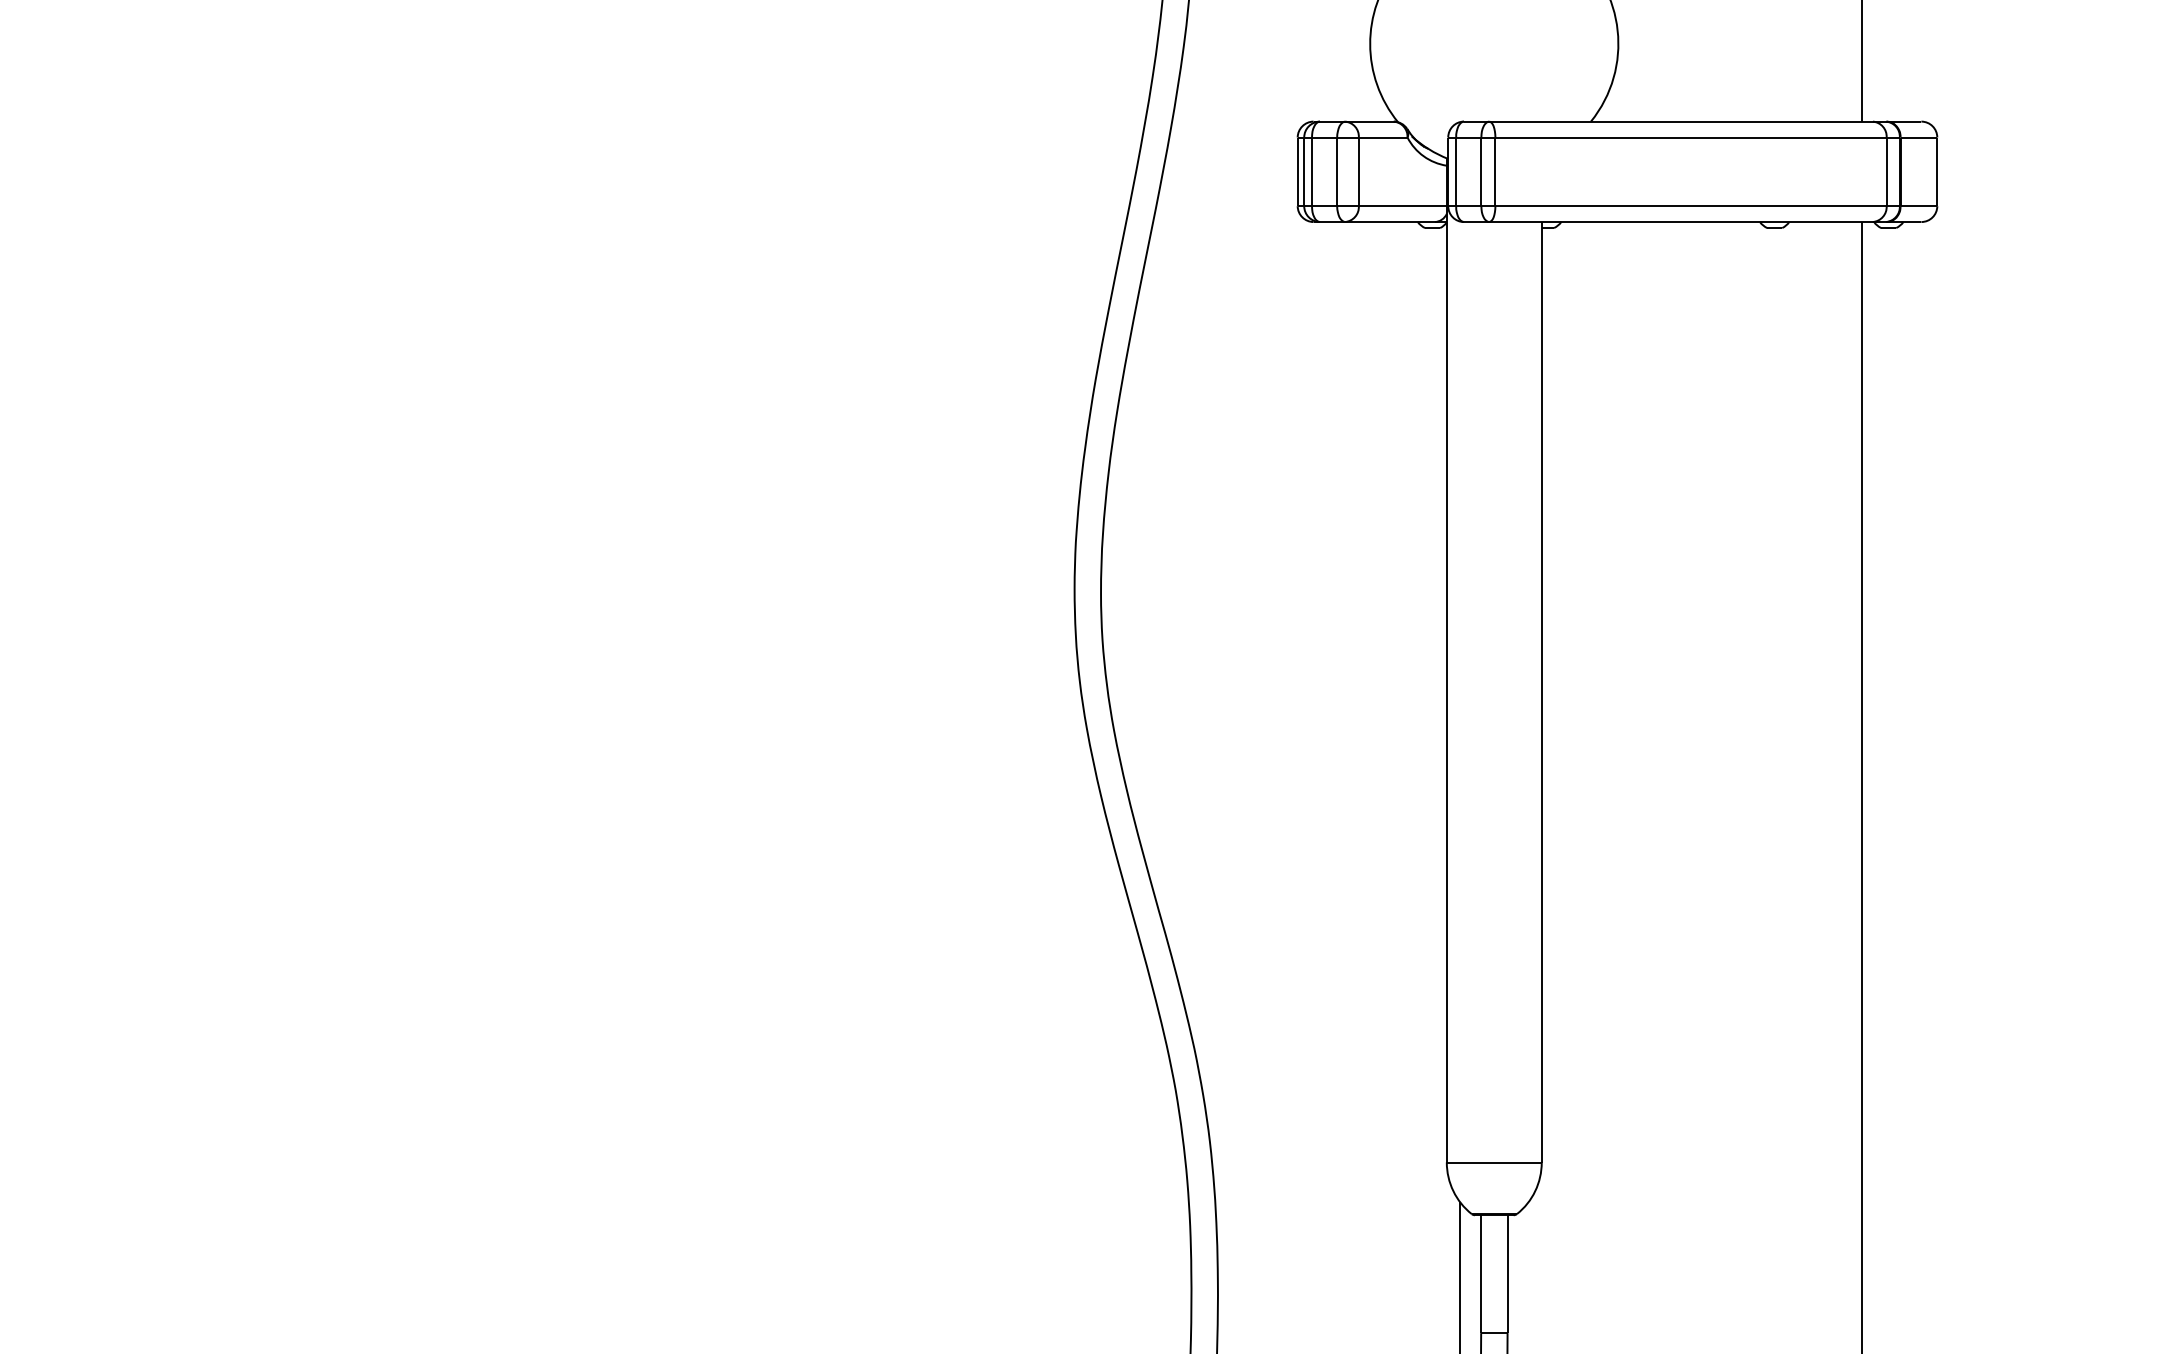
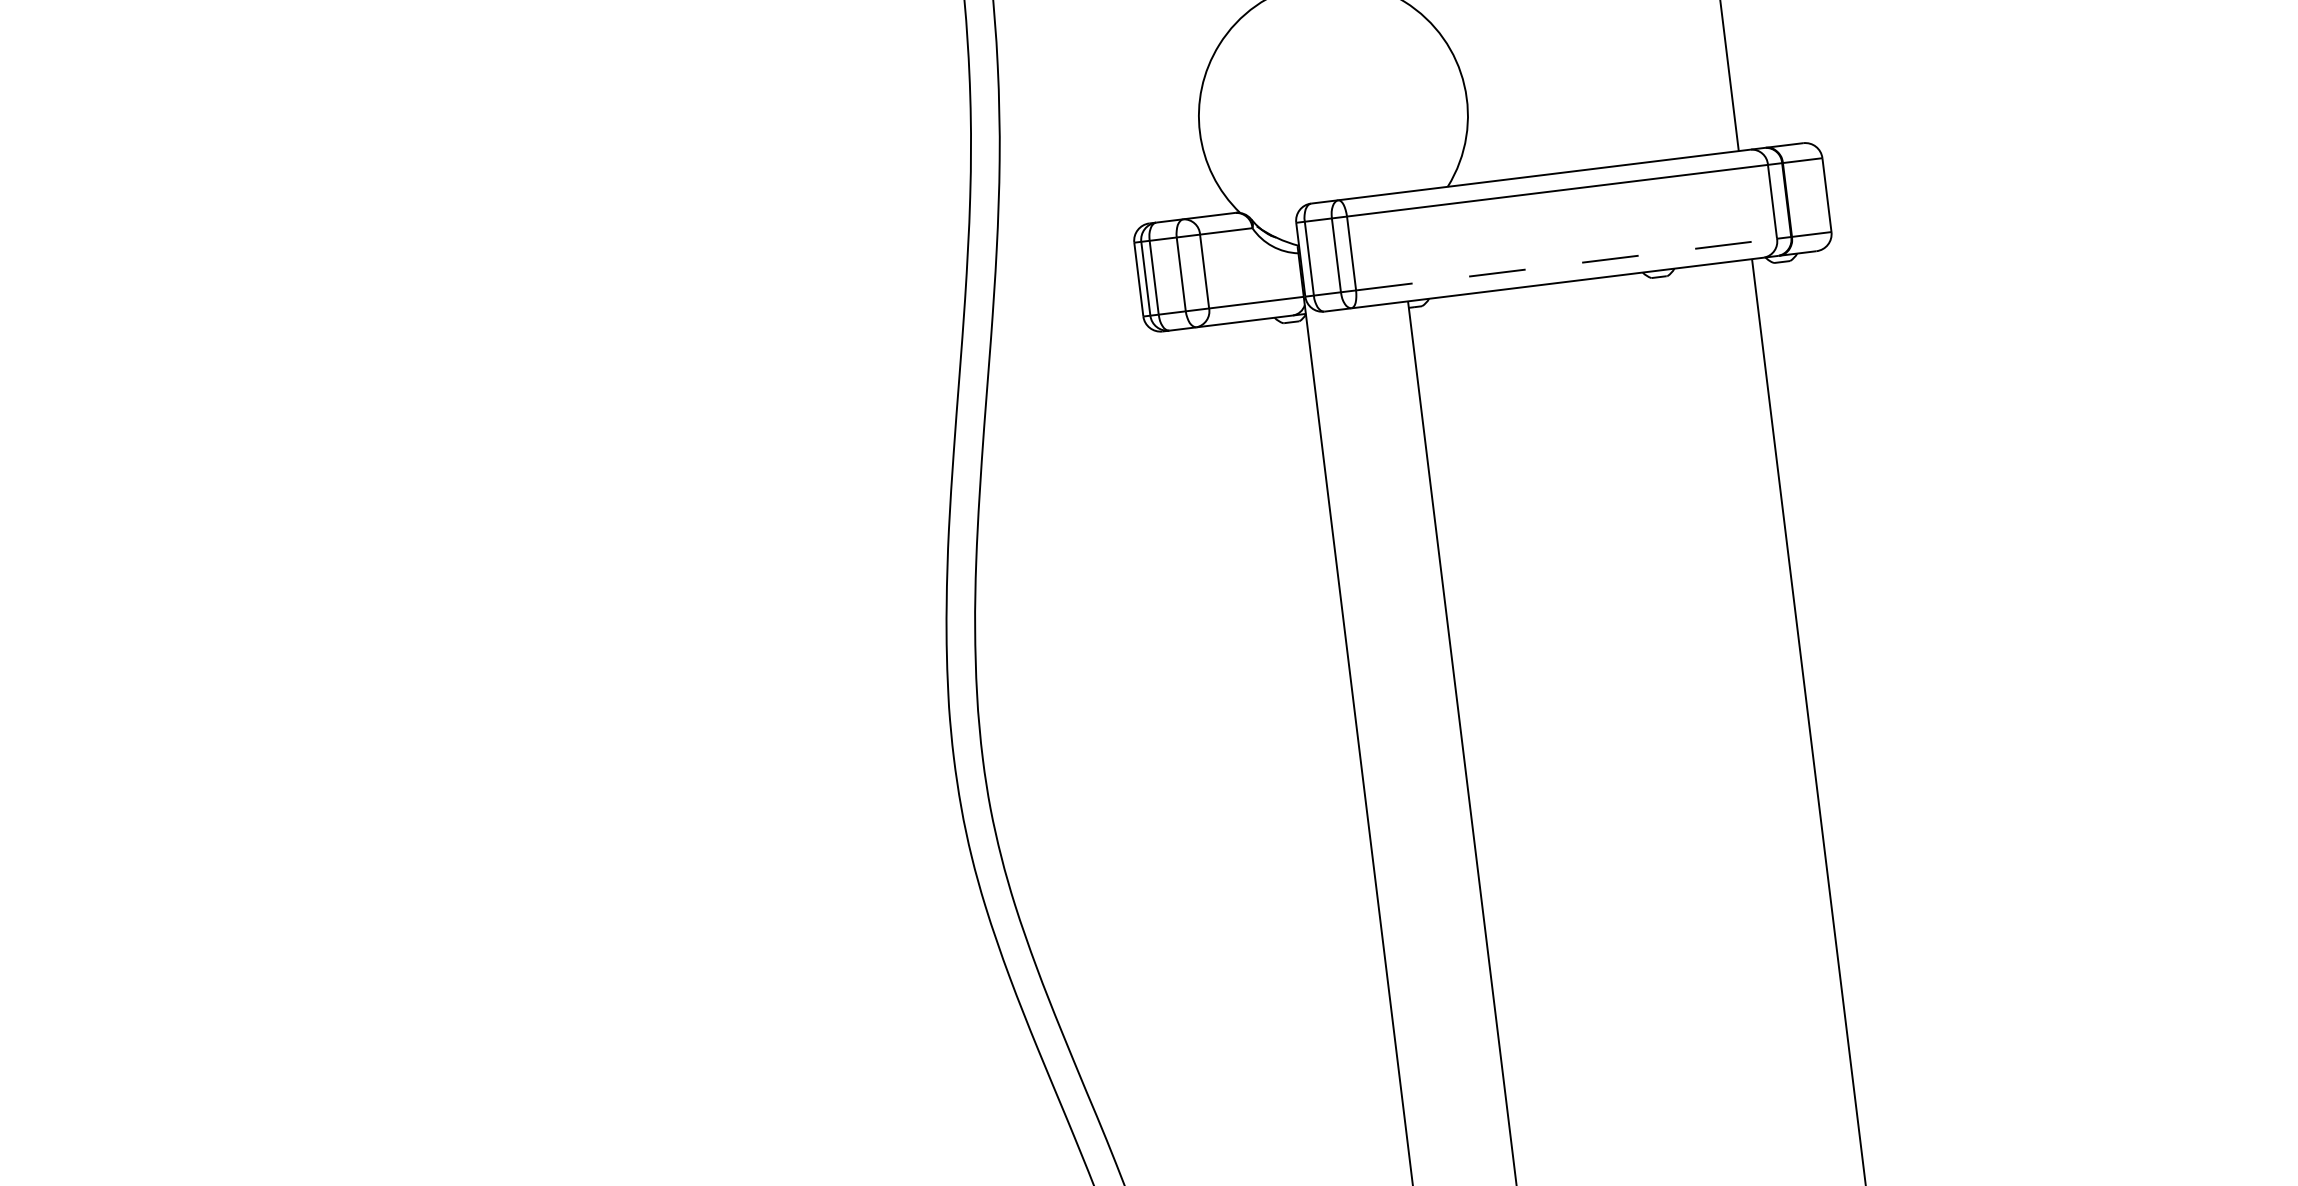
line: (1691, 206) -> (1567, 264), solid -> dashed

